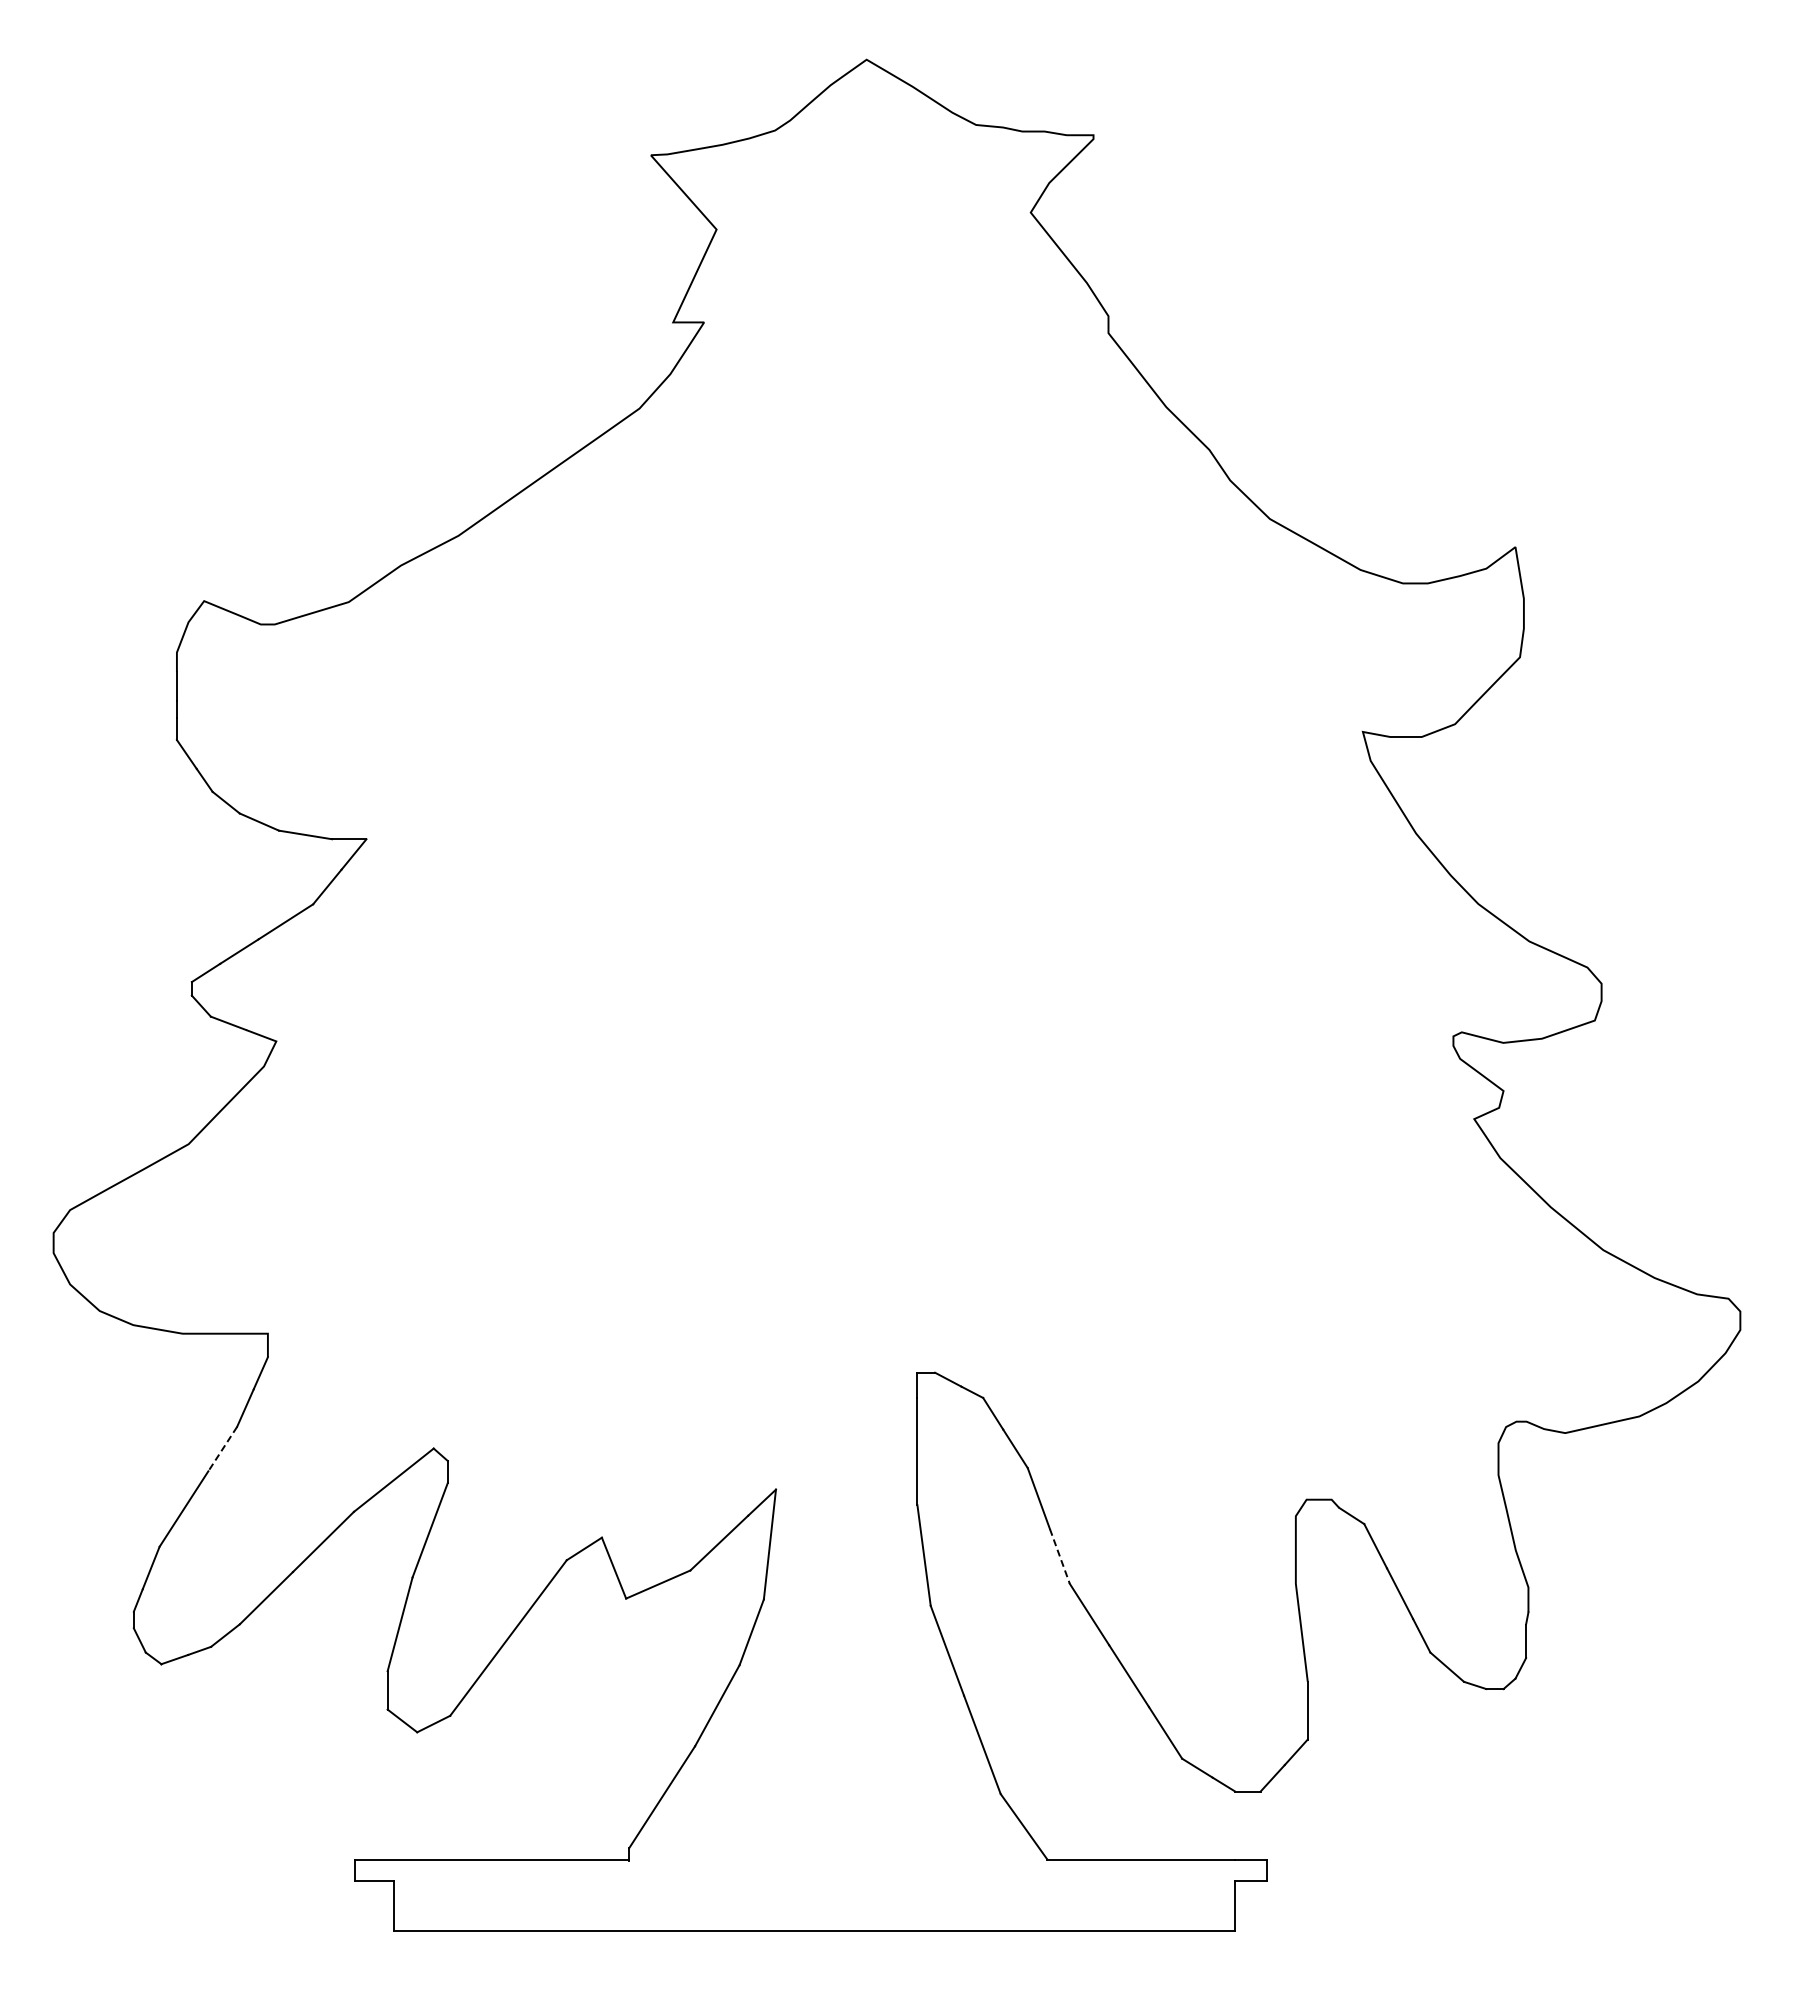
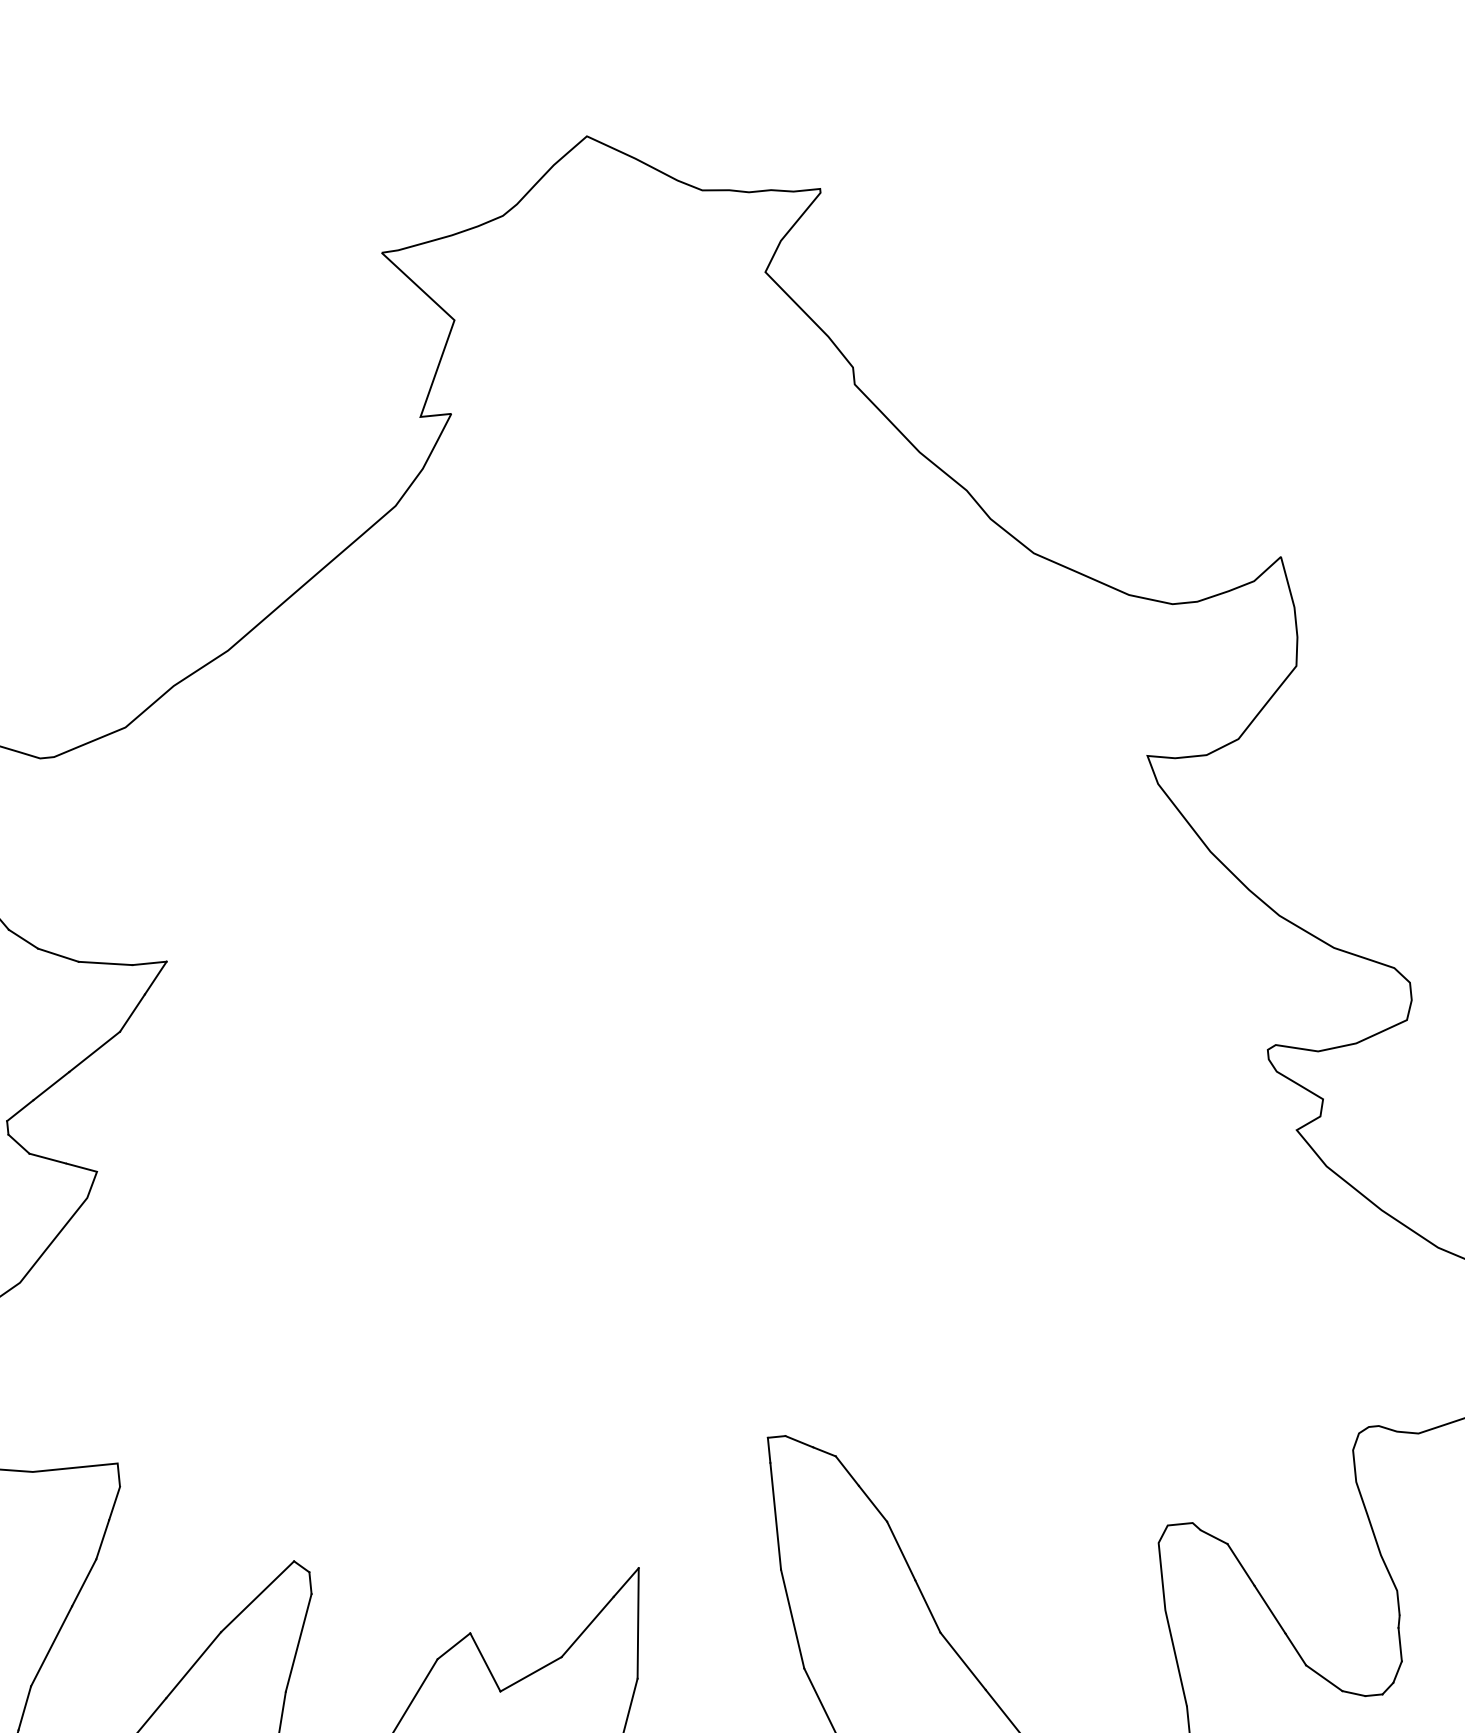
line: (222, 1449) -> (84, 1583), dashed -> solid
line: (1060, 1556) -> (928, 1606), dashed -> solid

